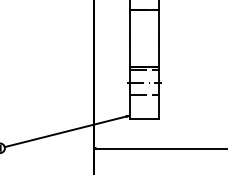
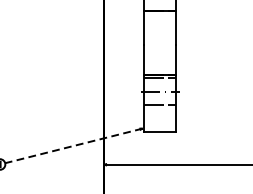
line: (66, 131) -> (73, 145), solid -> dashed

